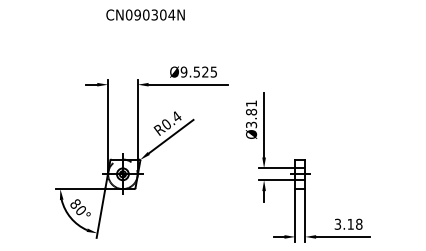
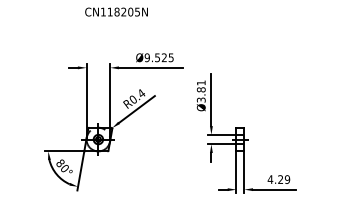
text: (150, 14) -> (120, 11), CN090304N -> CN118205N
text: (348, 223) -> (278, 178), 3.18 -> 4.29

